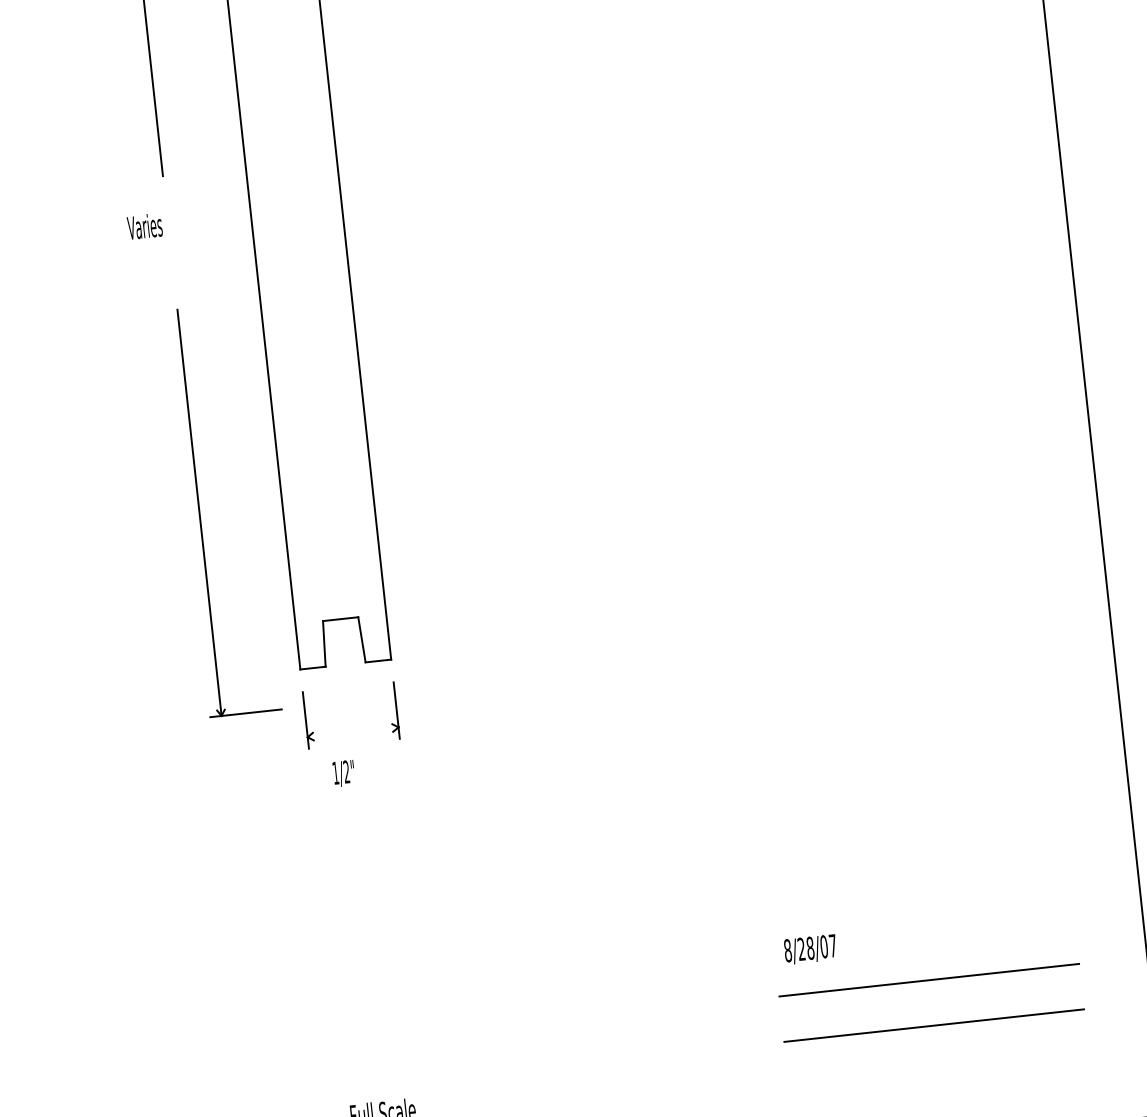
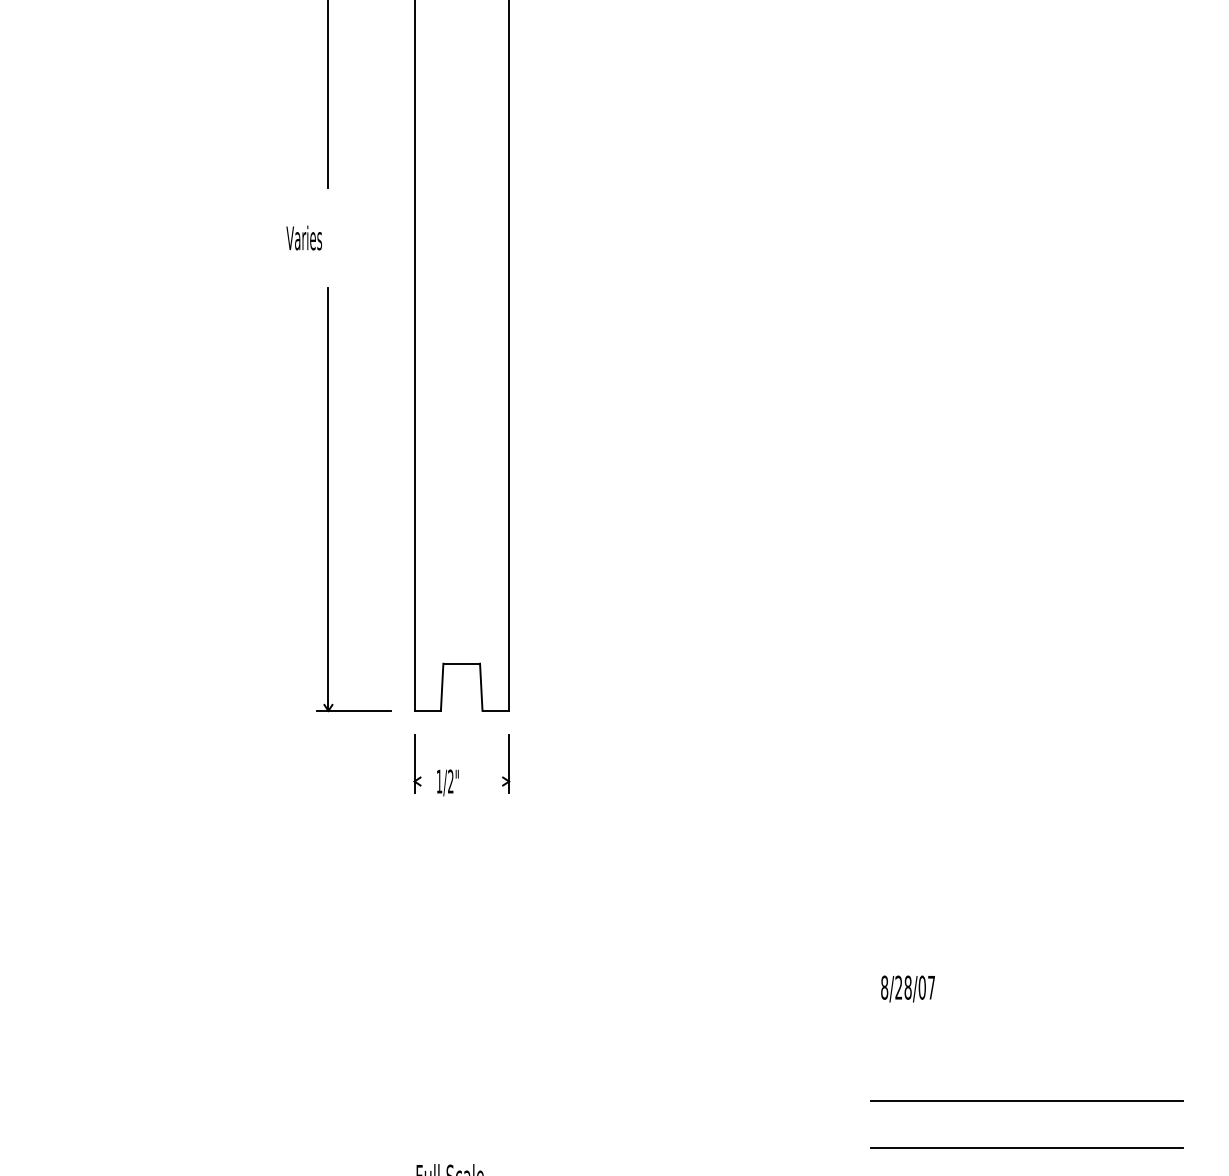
part: (199, 512) -> (328, 499), moved
text: (343, 773) -> (447, 782), moved
text: (809, 949) -> (907, 988), moved

